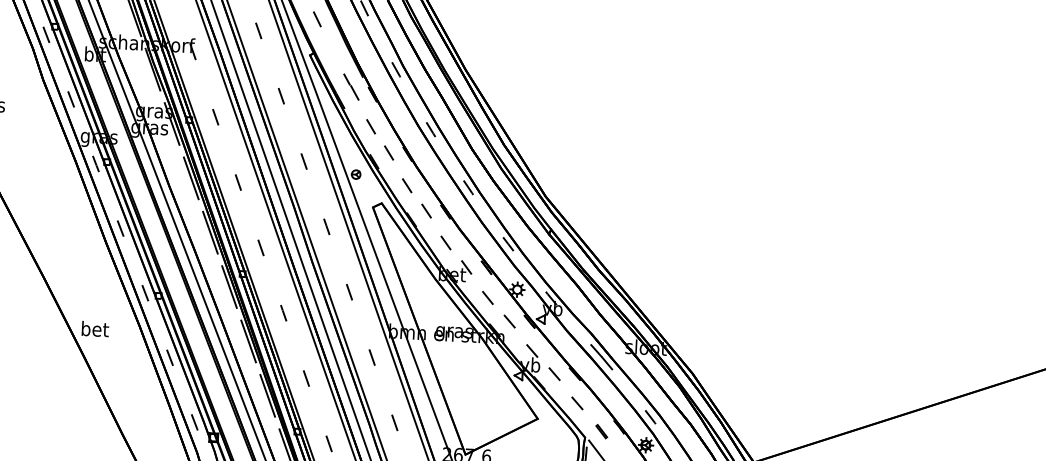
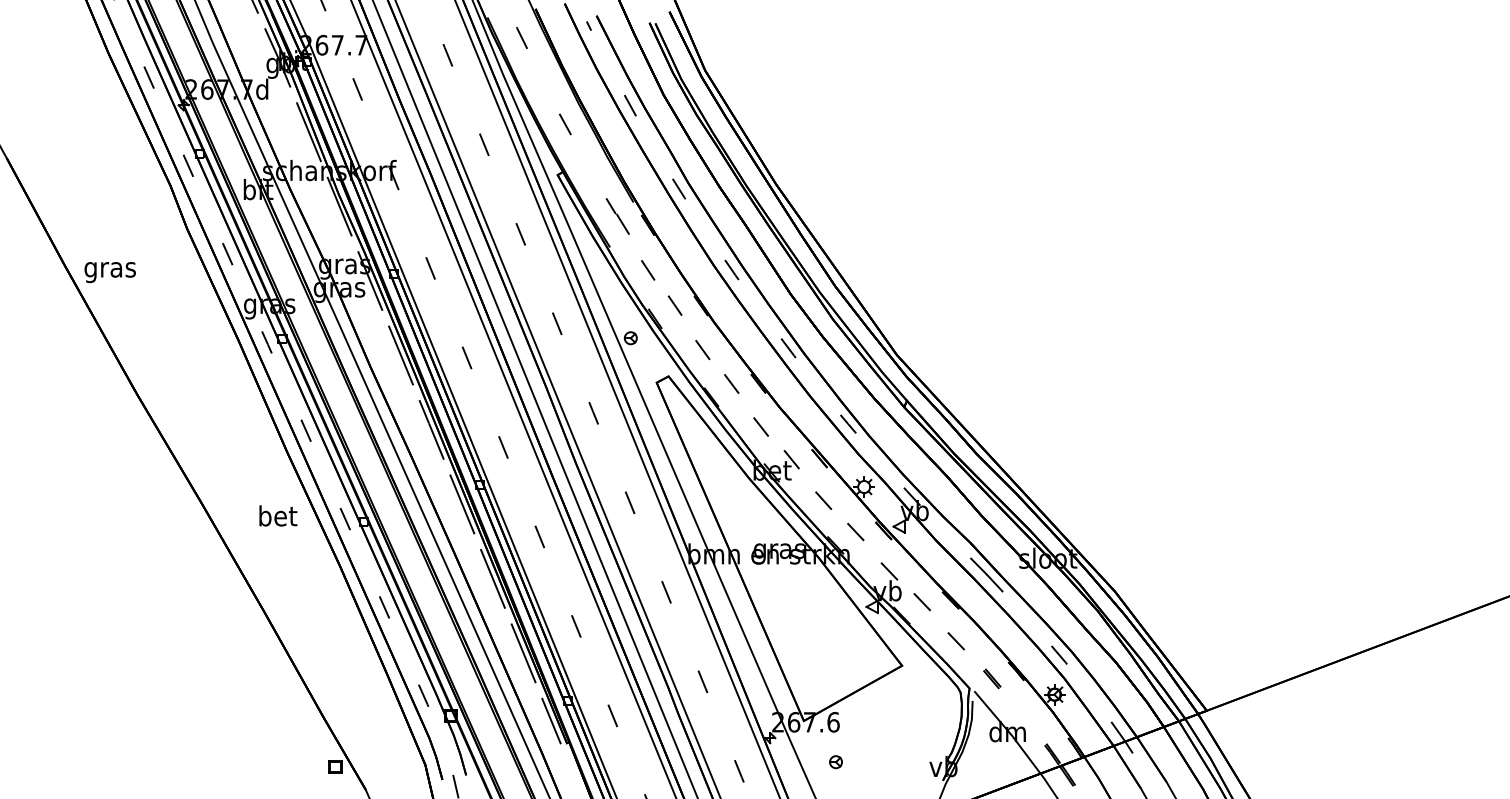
text: (95, 328) -> (278, 515), moved

